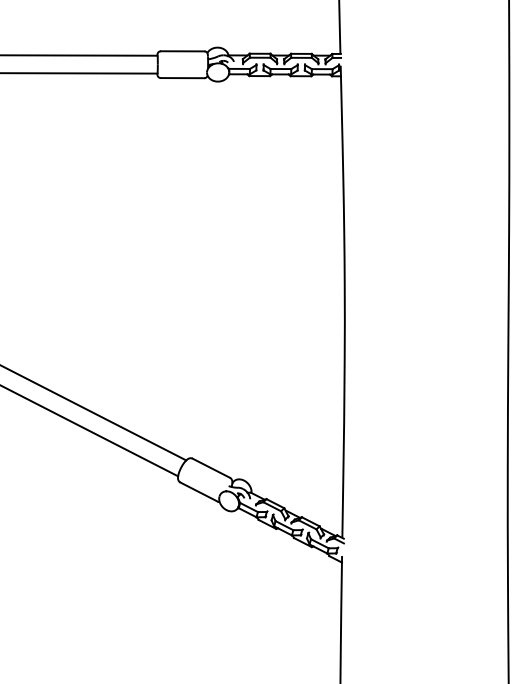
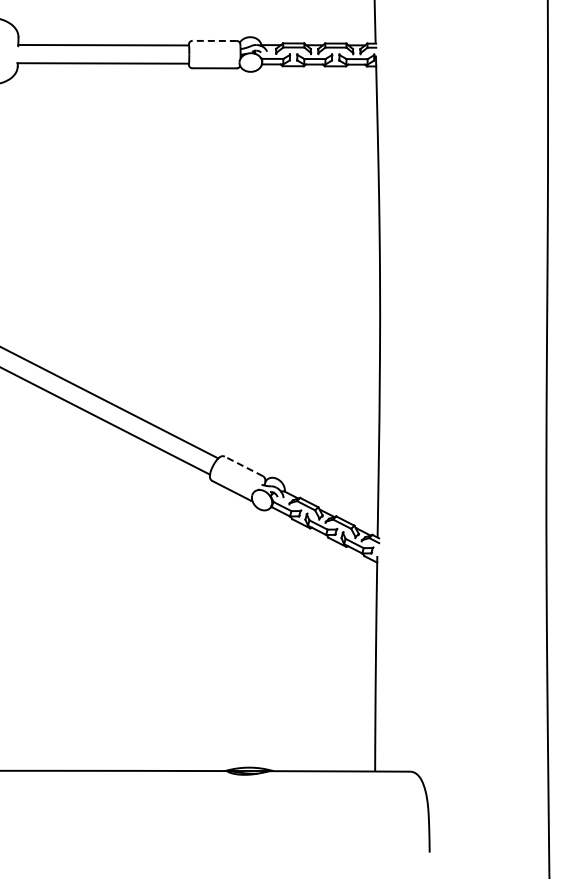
line: (182, 50) -> (214, 40), solid -> dashed
line: (210, 468) -> (243, 466), solid -> dashed

